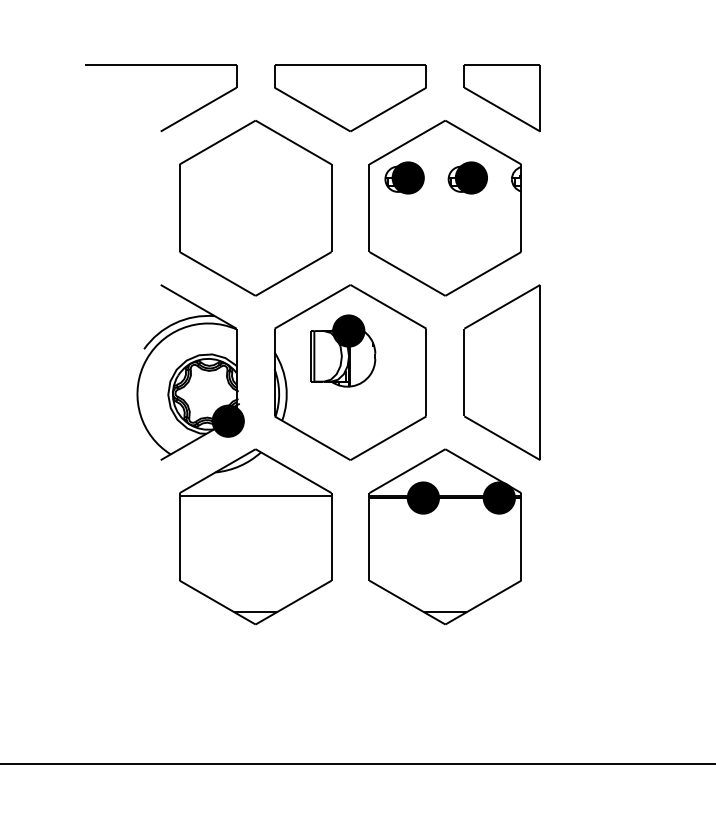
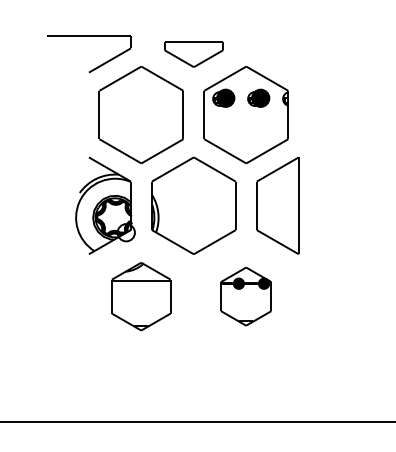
part: (349, 98) -> (193, 54), size x0.7
part: (501, 98) -> (277, 54), removed
part: (342, 350) -> (189, 193), removed
fill: (226, 420) -> (125, 232), removed
part: (253, 536) -> (140, 296), size x0.7
part: (443, 536) -> (245, 296), size x0.6

